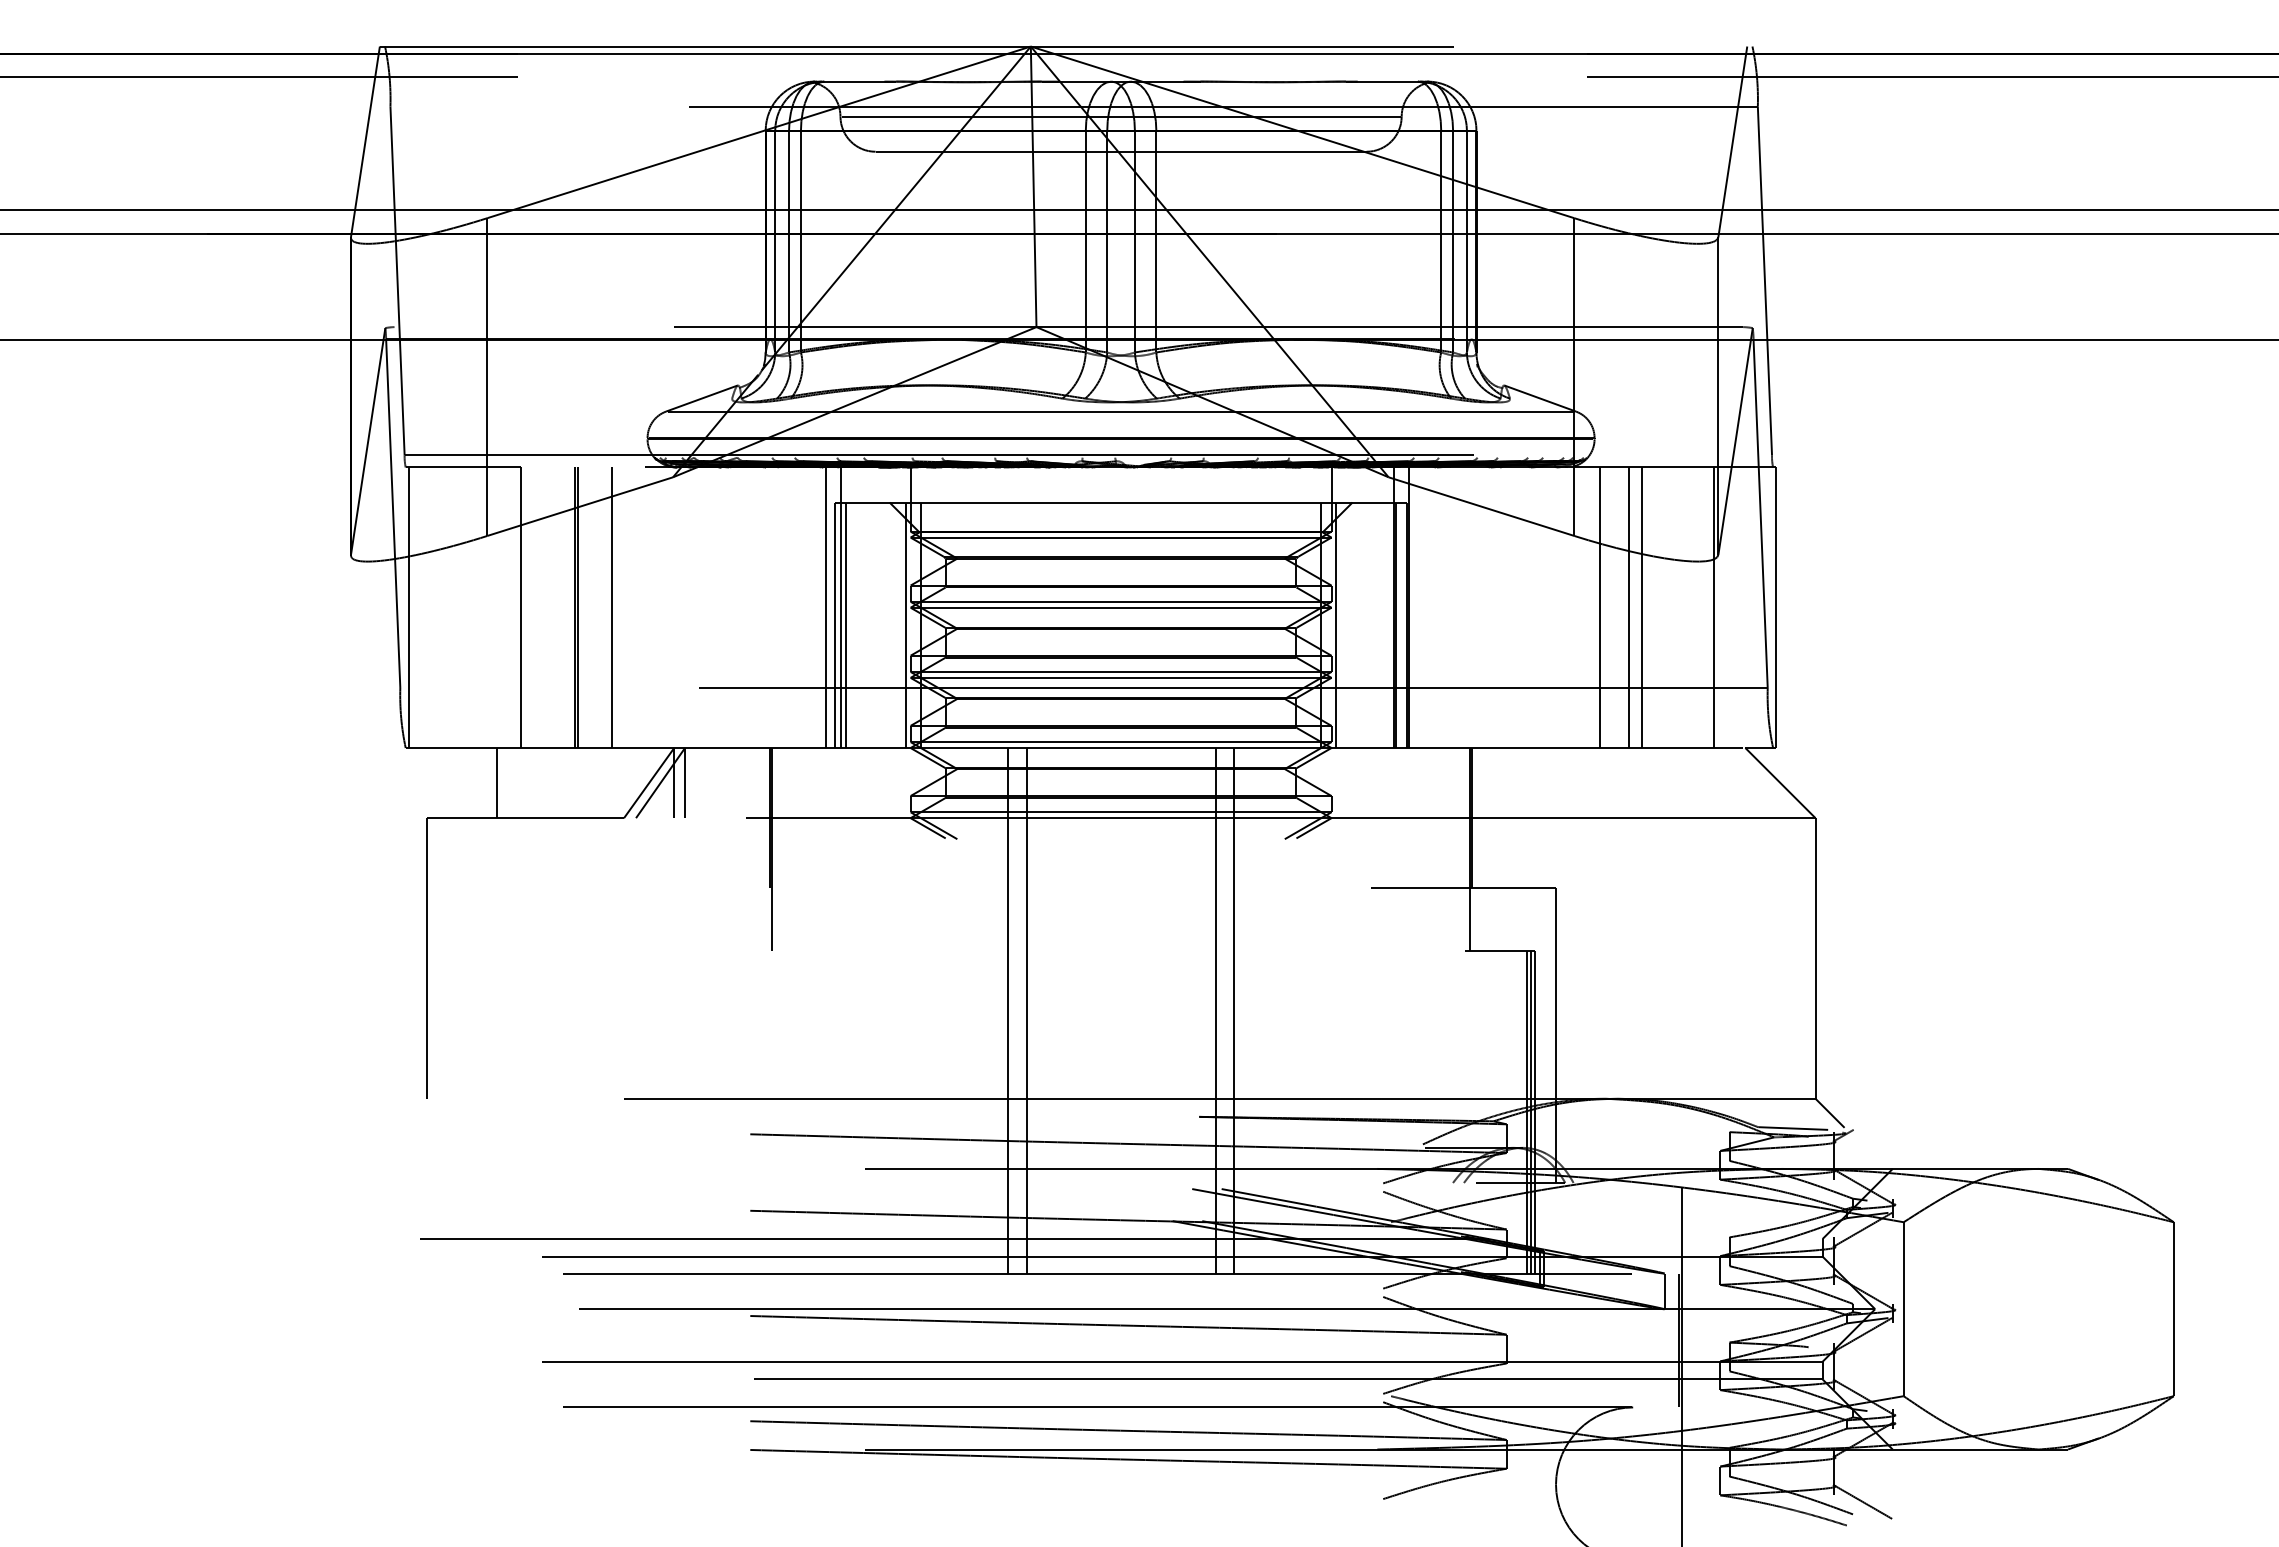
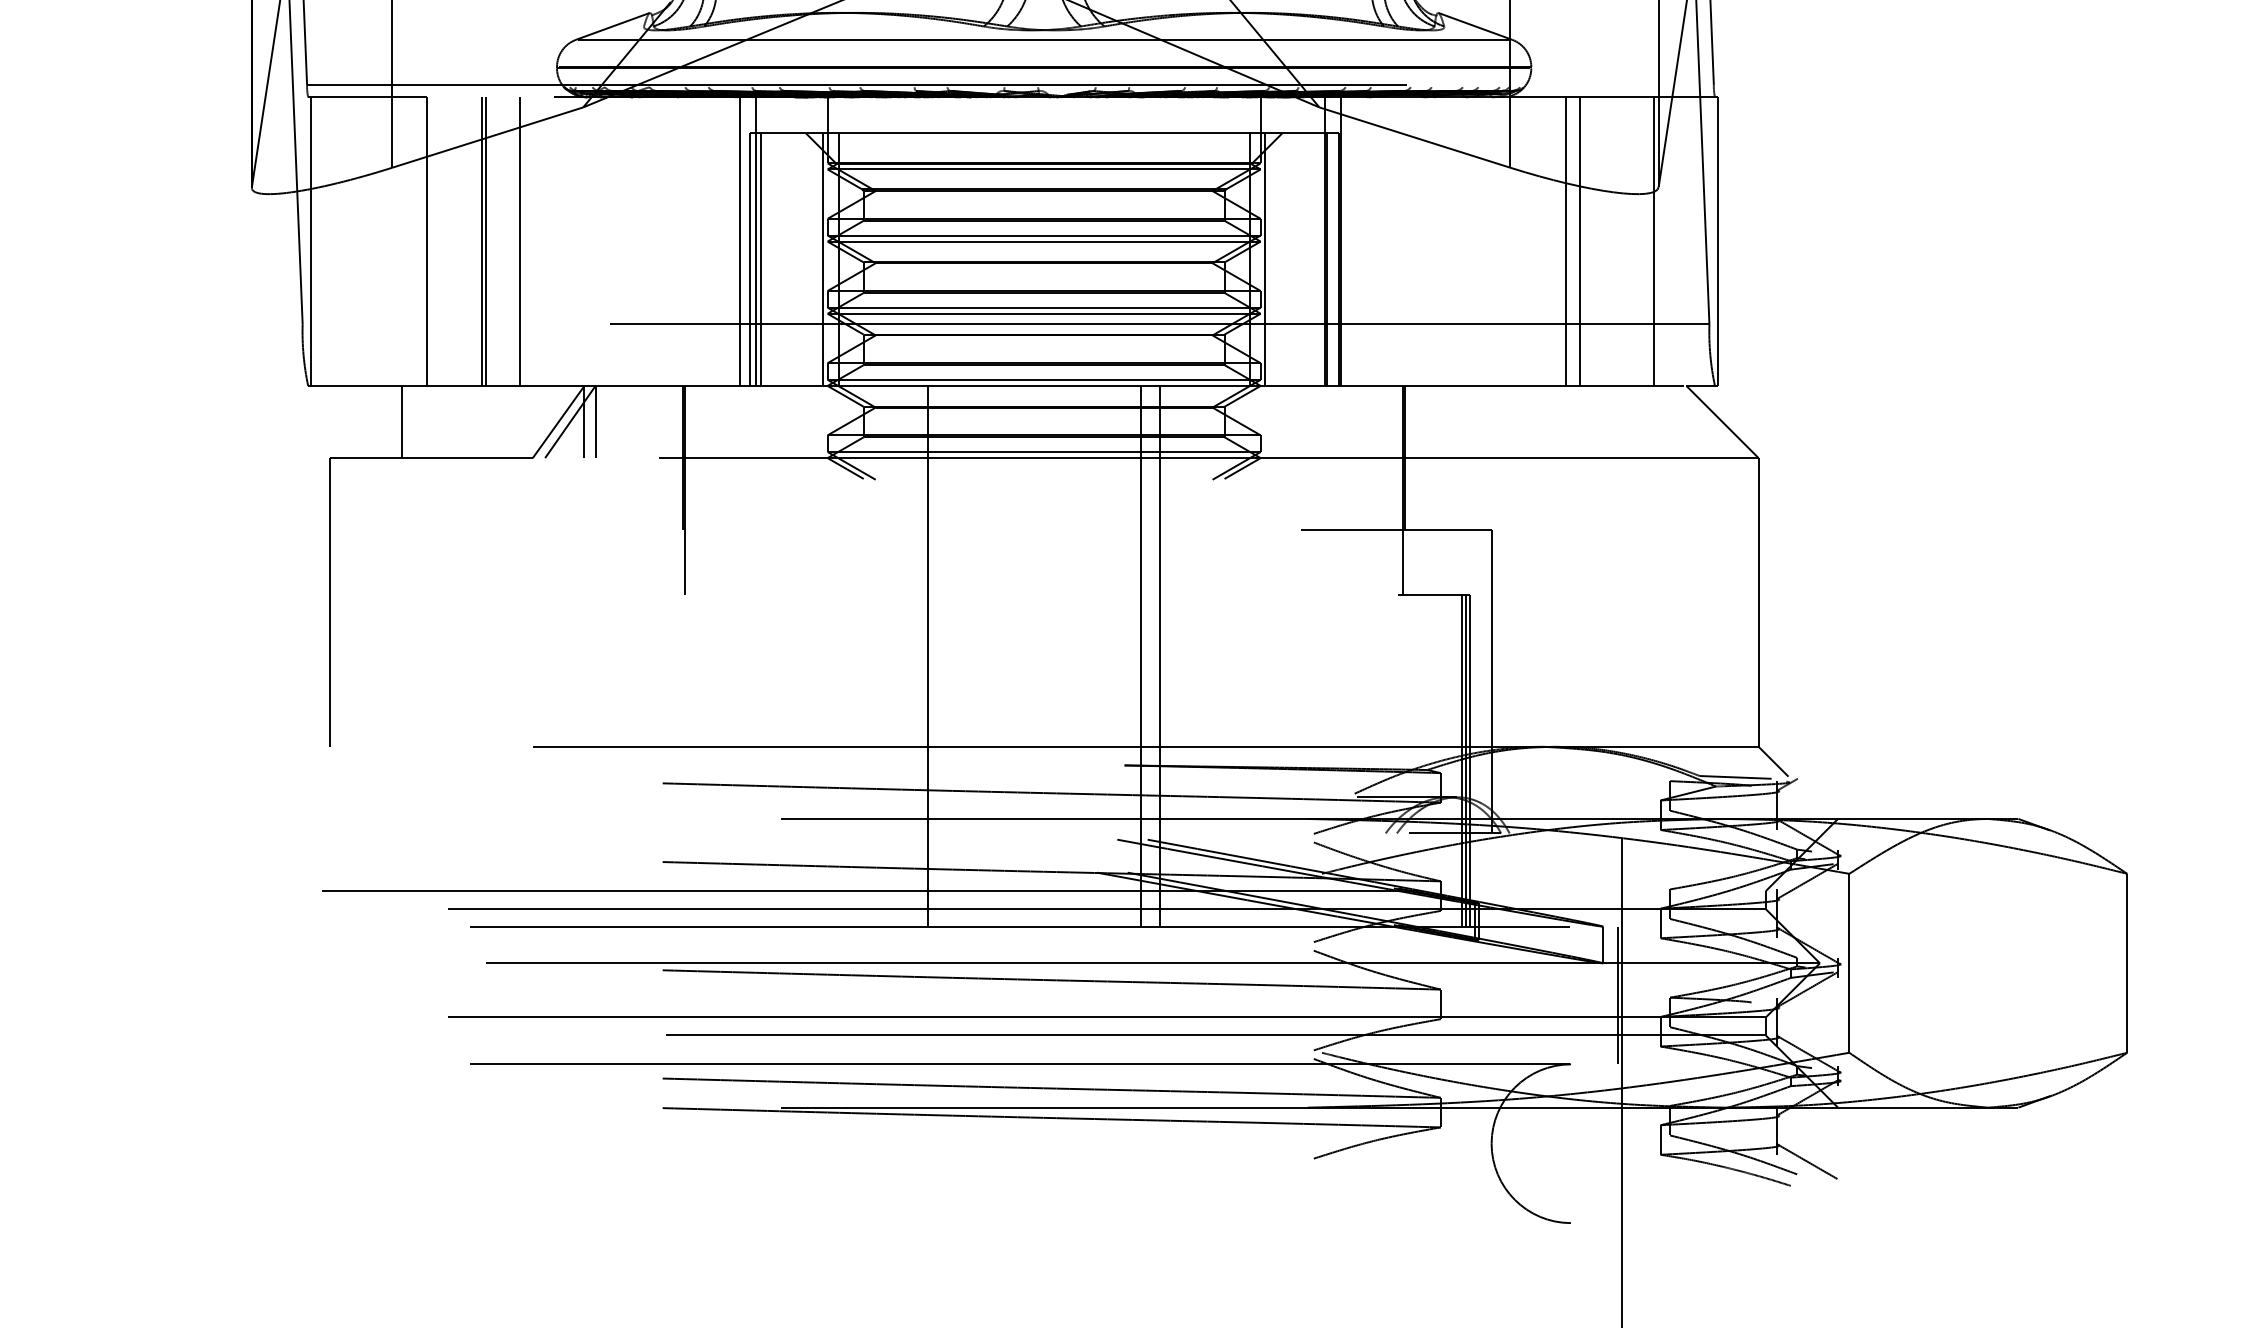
line: (1599, 607) -> (1536, 241), removed
line: (1026, 1011) -> (946, 657), removed

